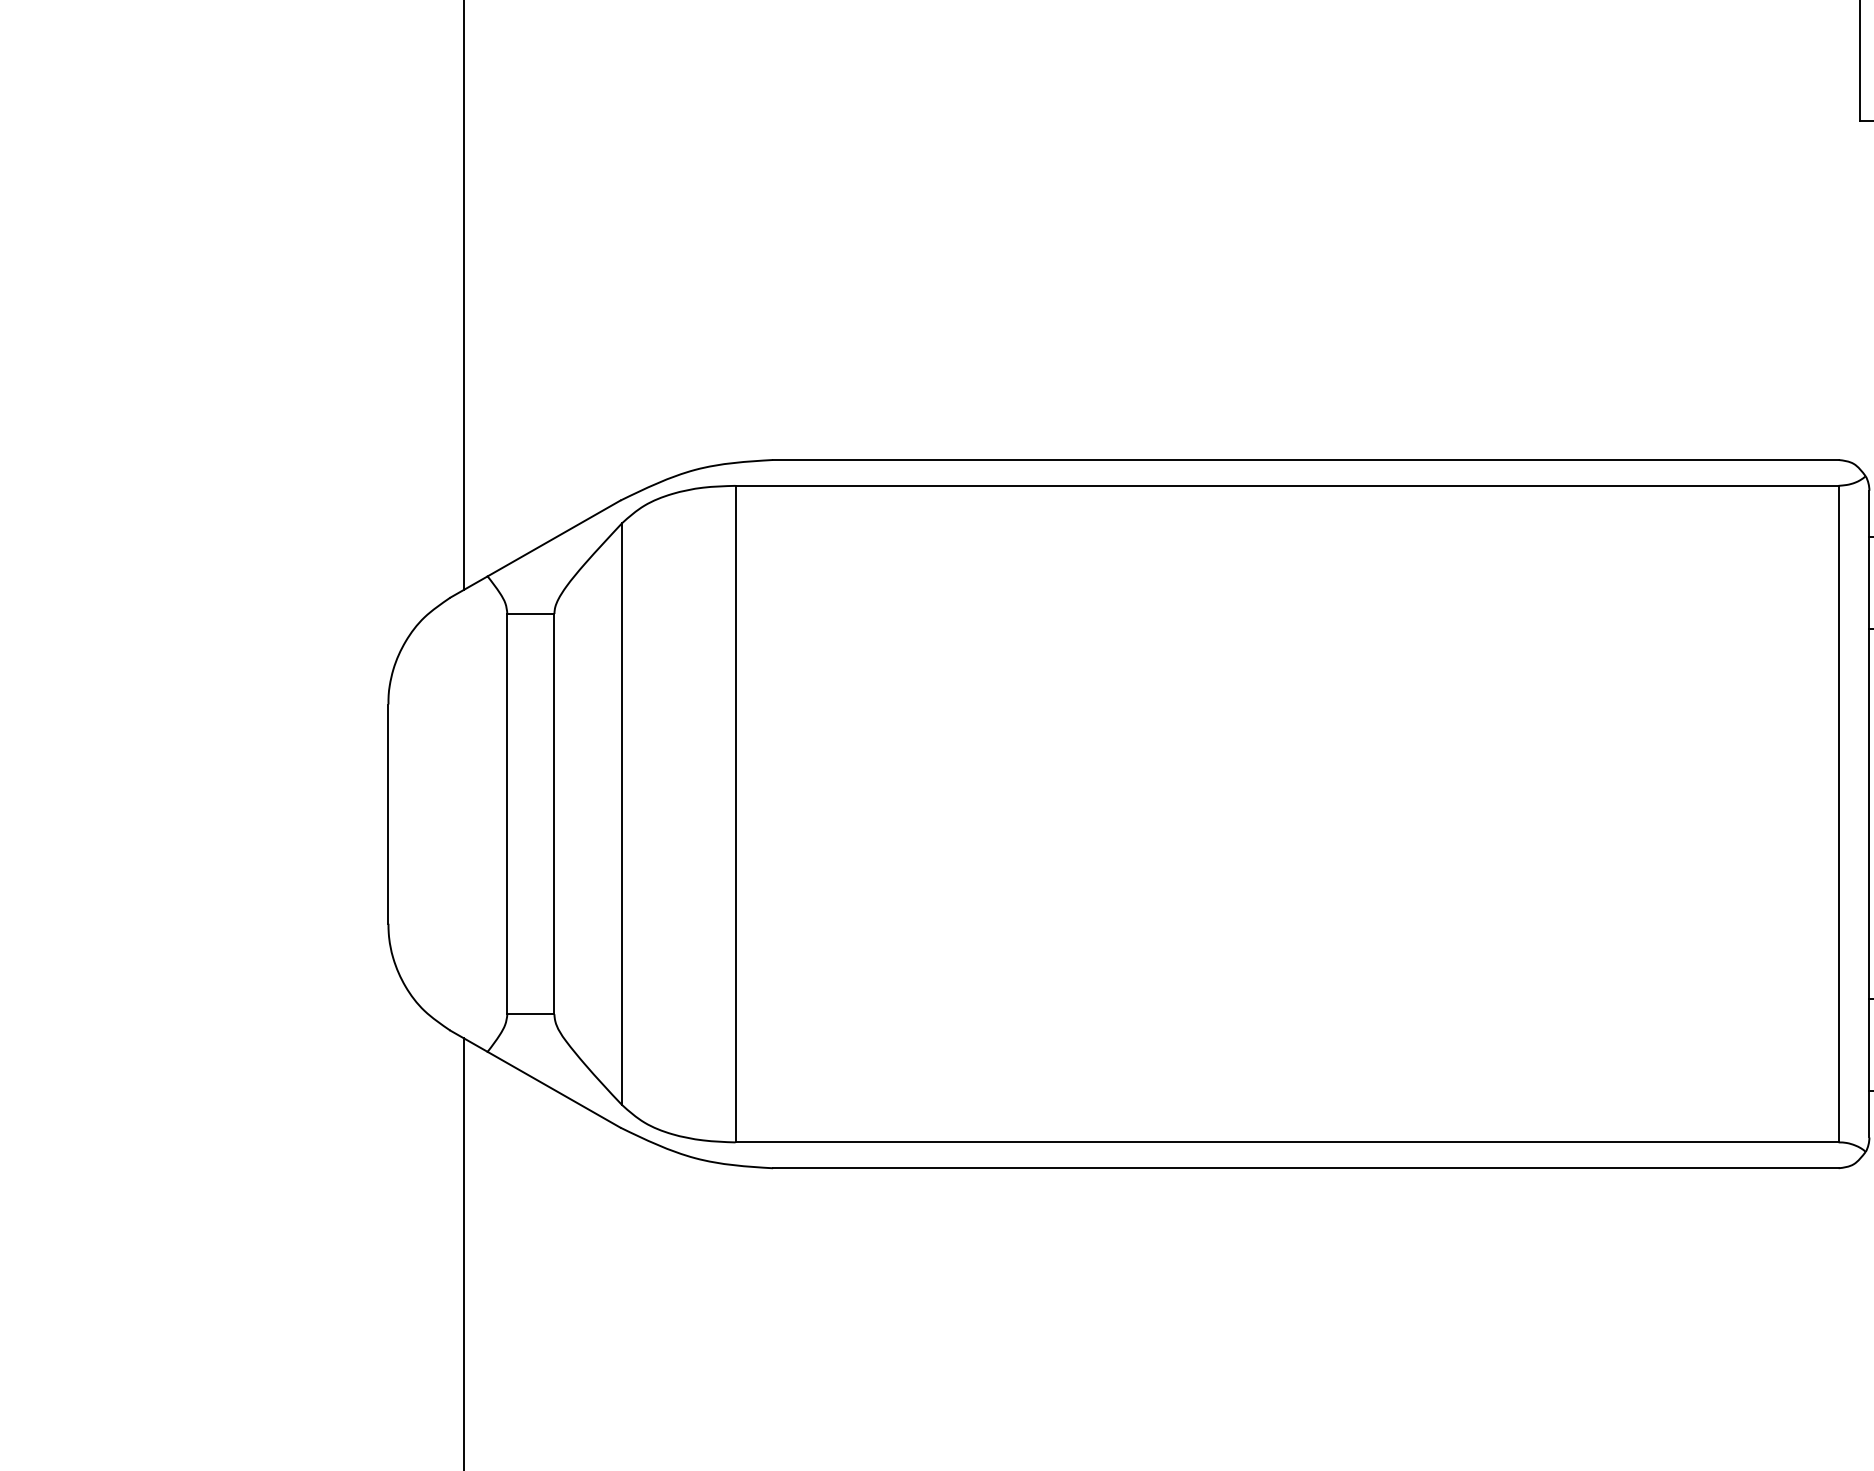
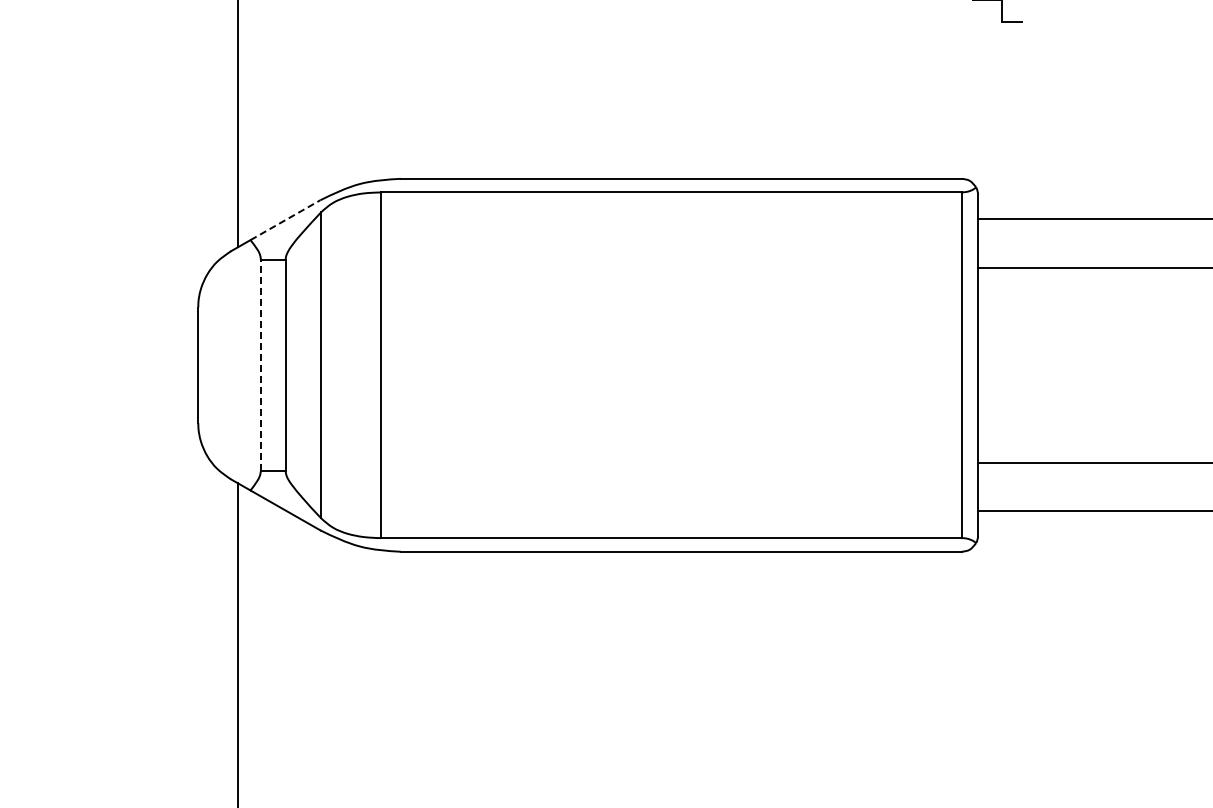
line: (554, 537) -> (285, 219), solid -> dashed
line: (506, 812) -> (260, 364), solid -> dashed

